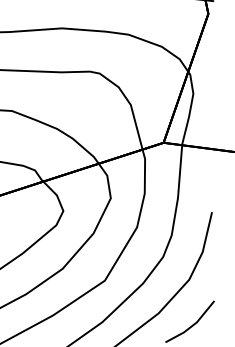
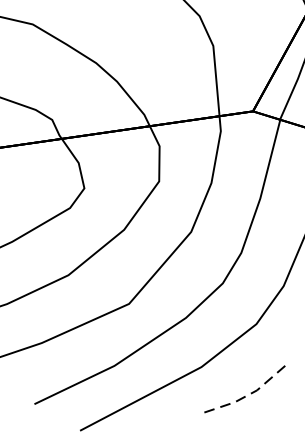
line: (193, 325) -> (250, 394), solid -> dashed

